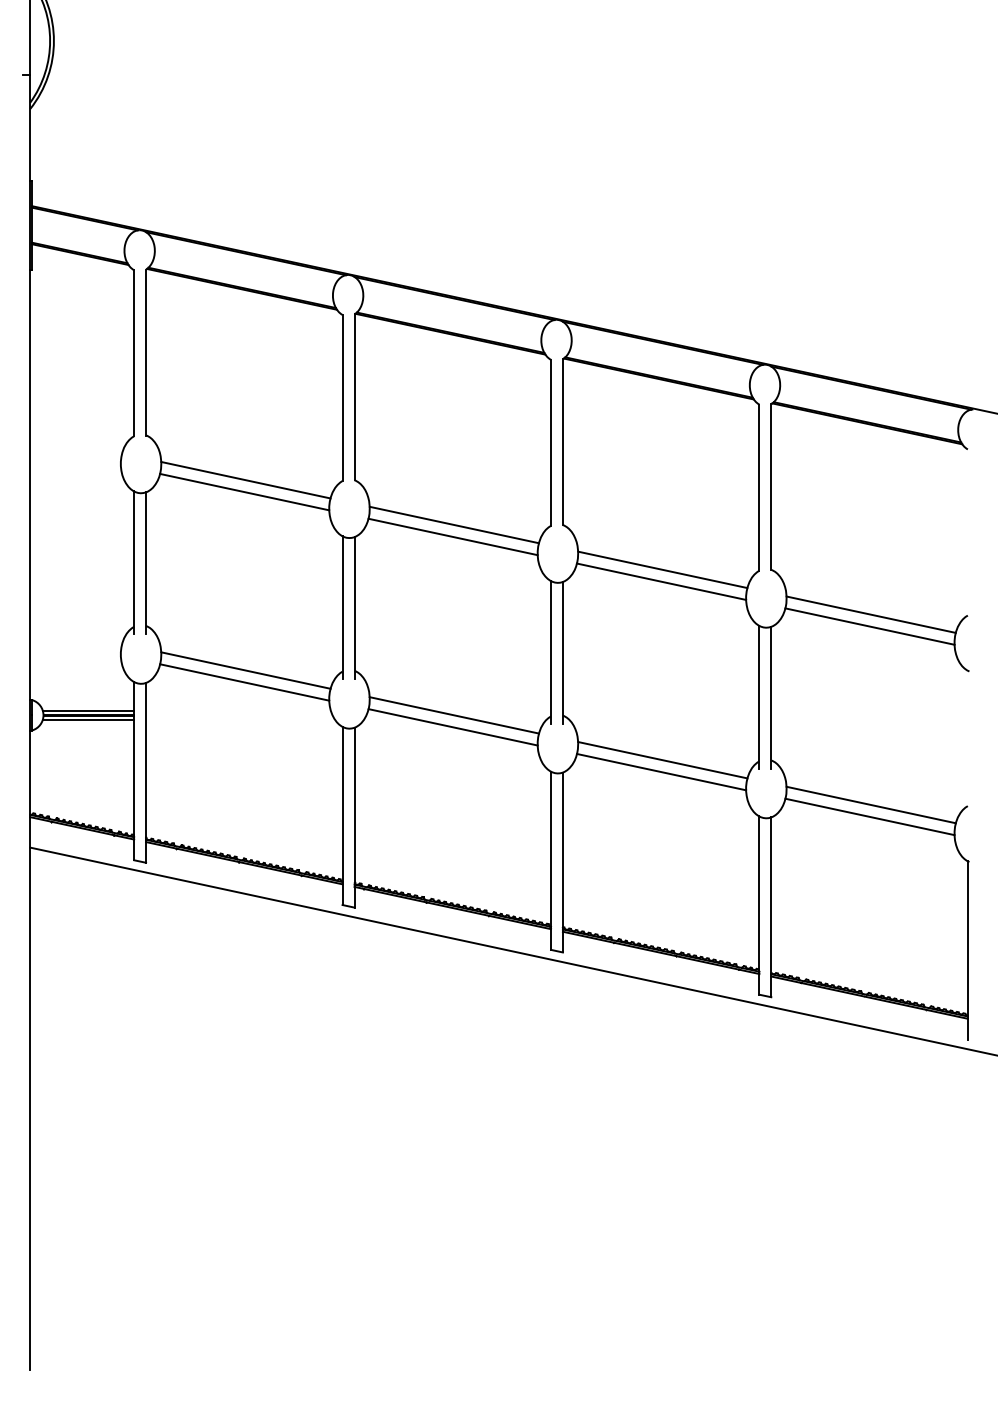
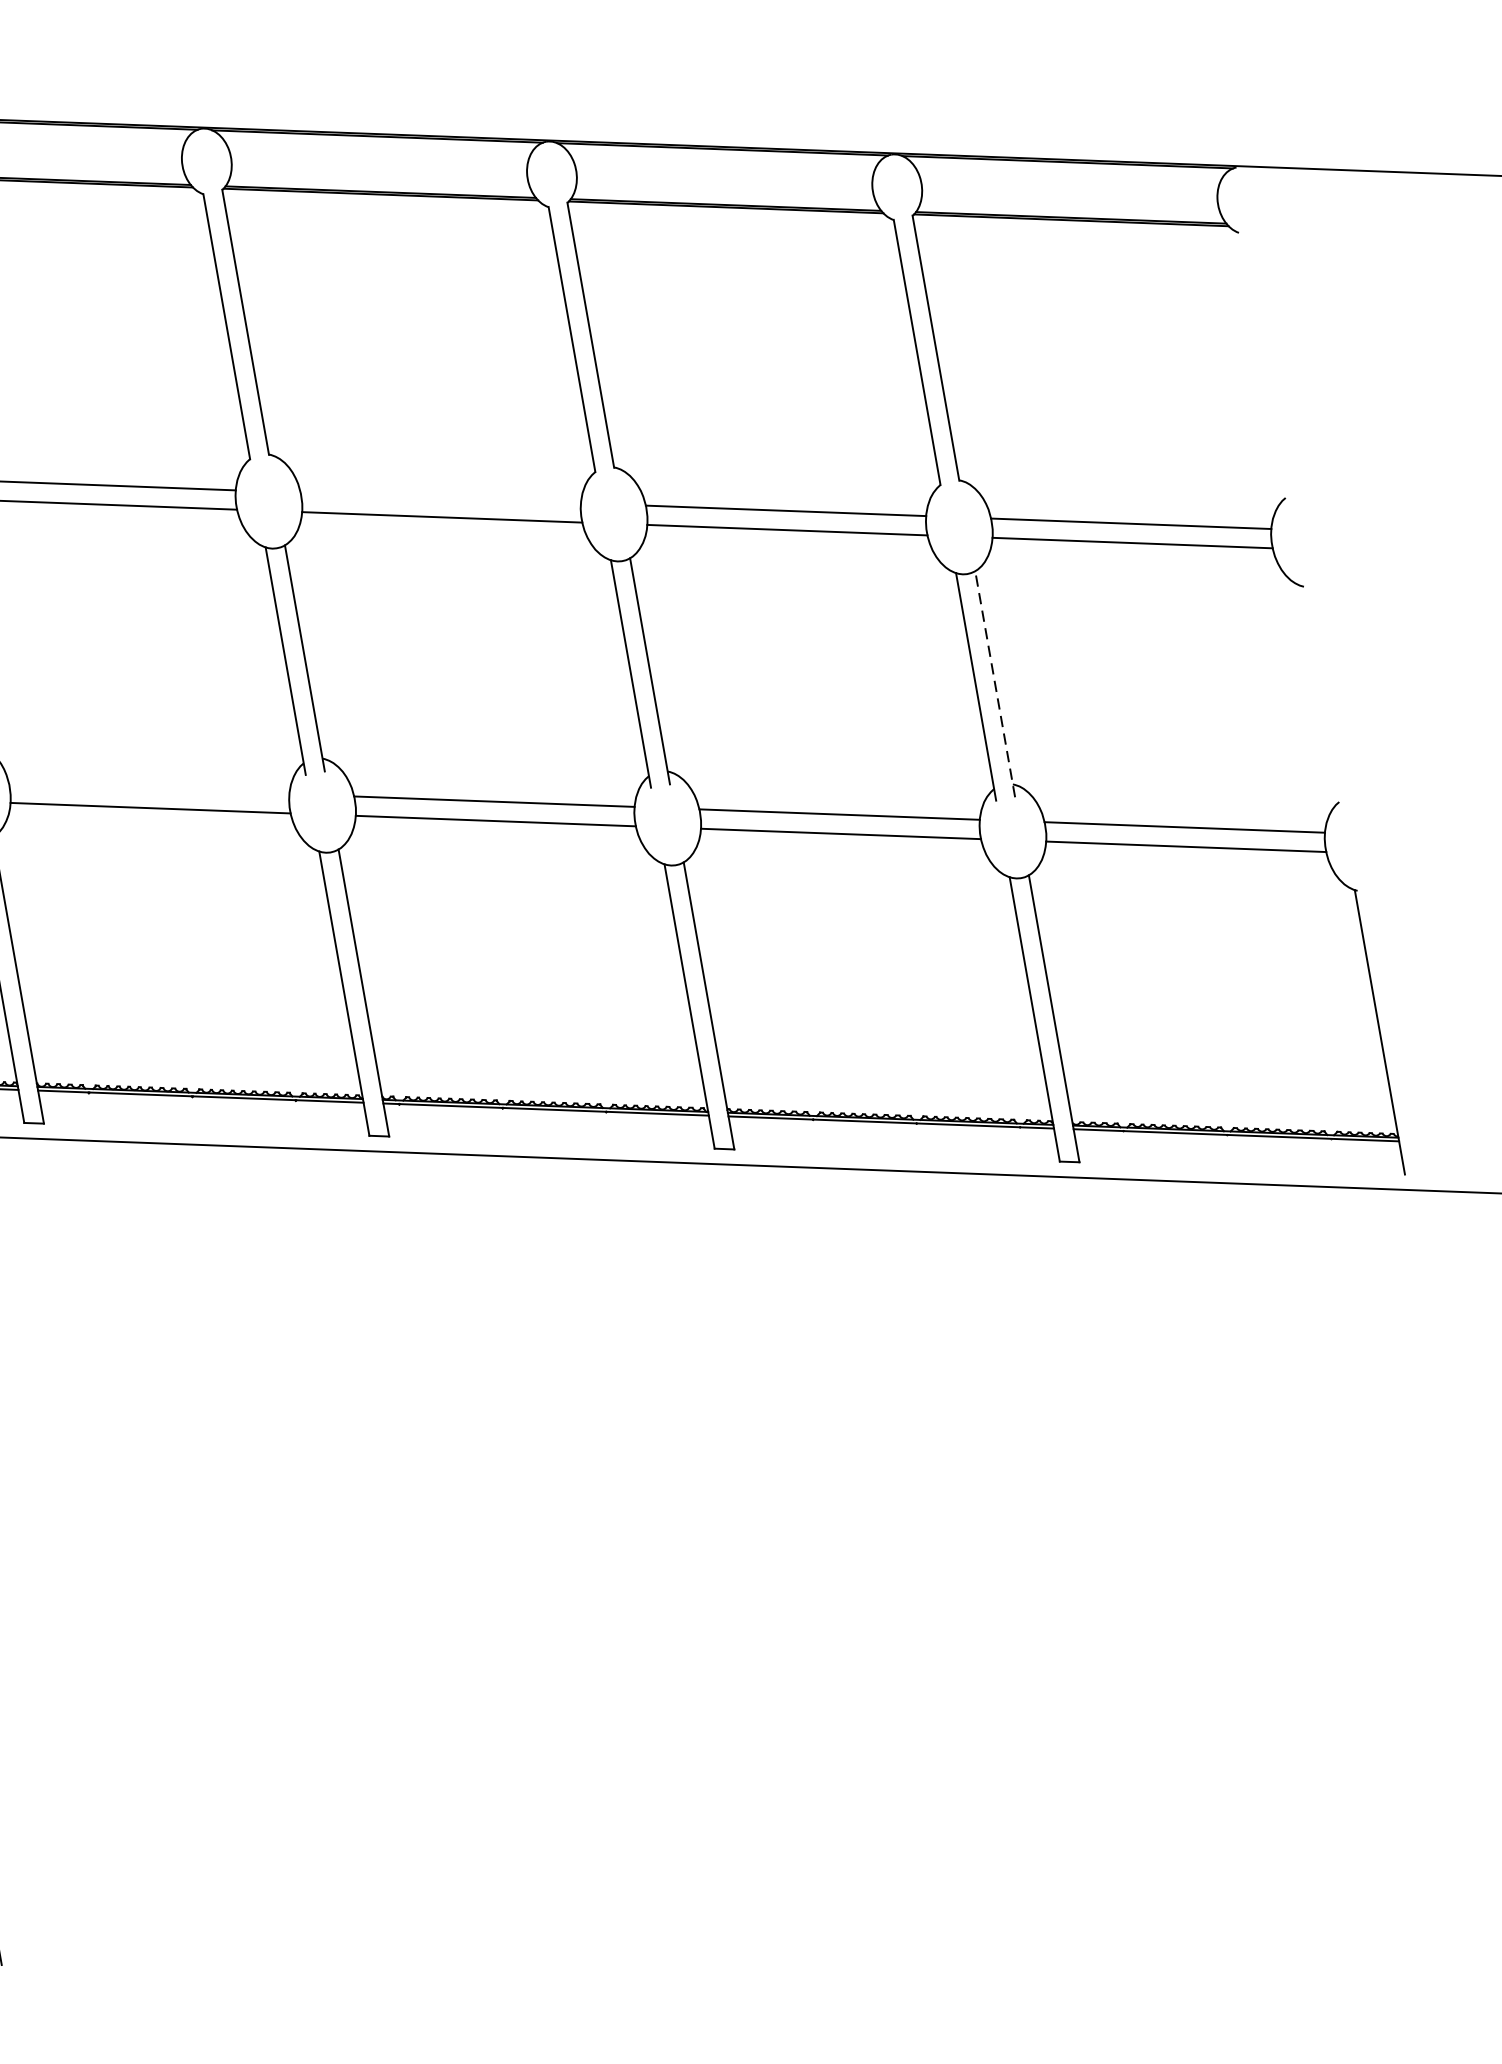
line: (453, 524) -> (439, 497), removed
line: (245, 670) -> (148, 788), removed
line: (771, 697) -> (995, 683), solid -> dashed

